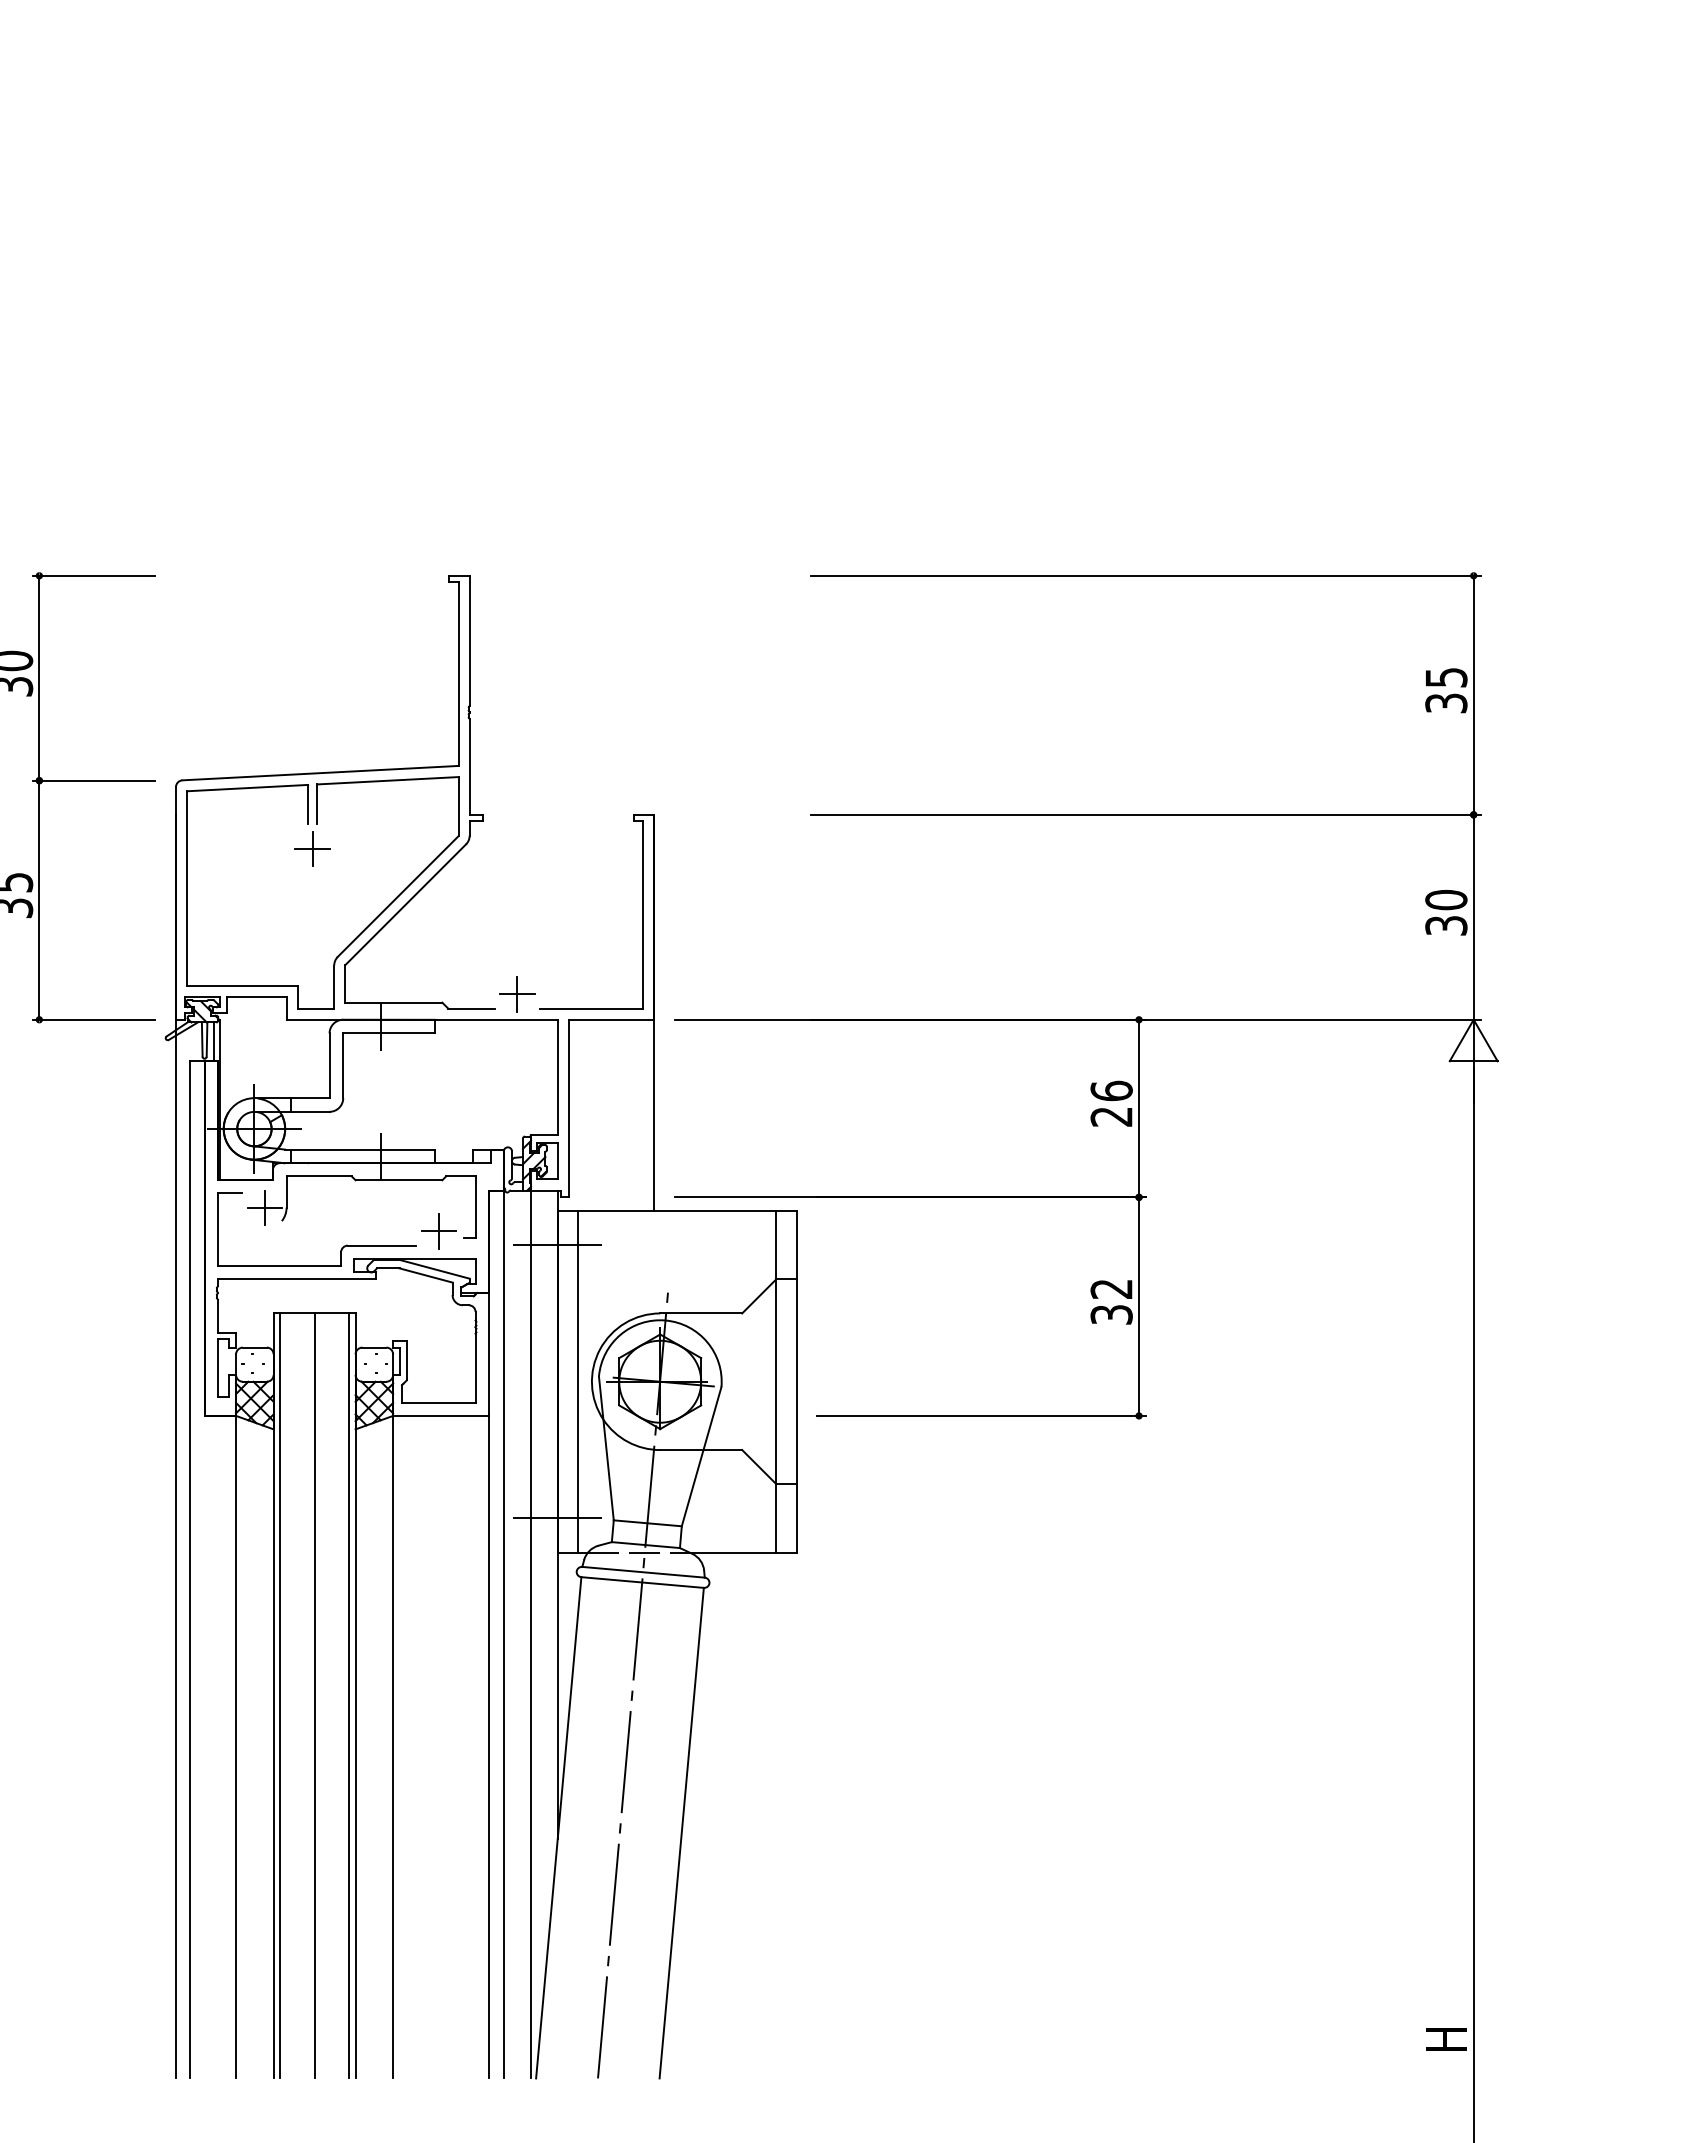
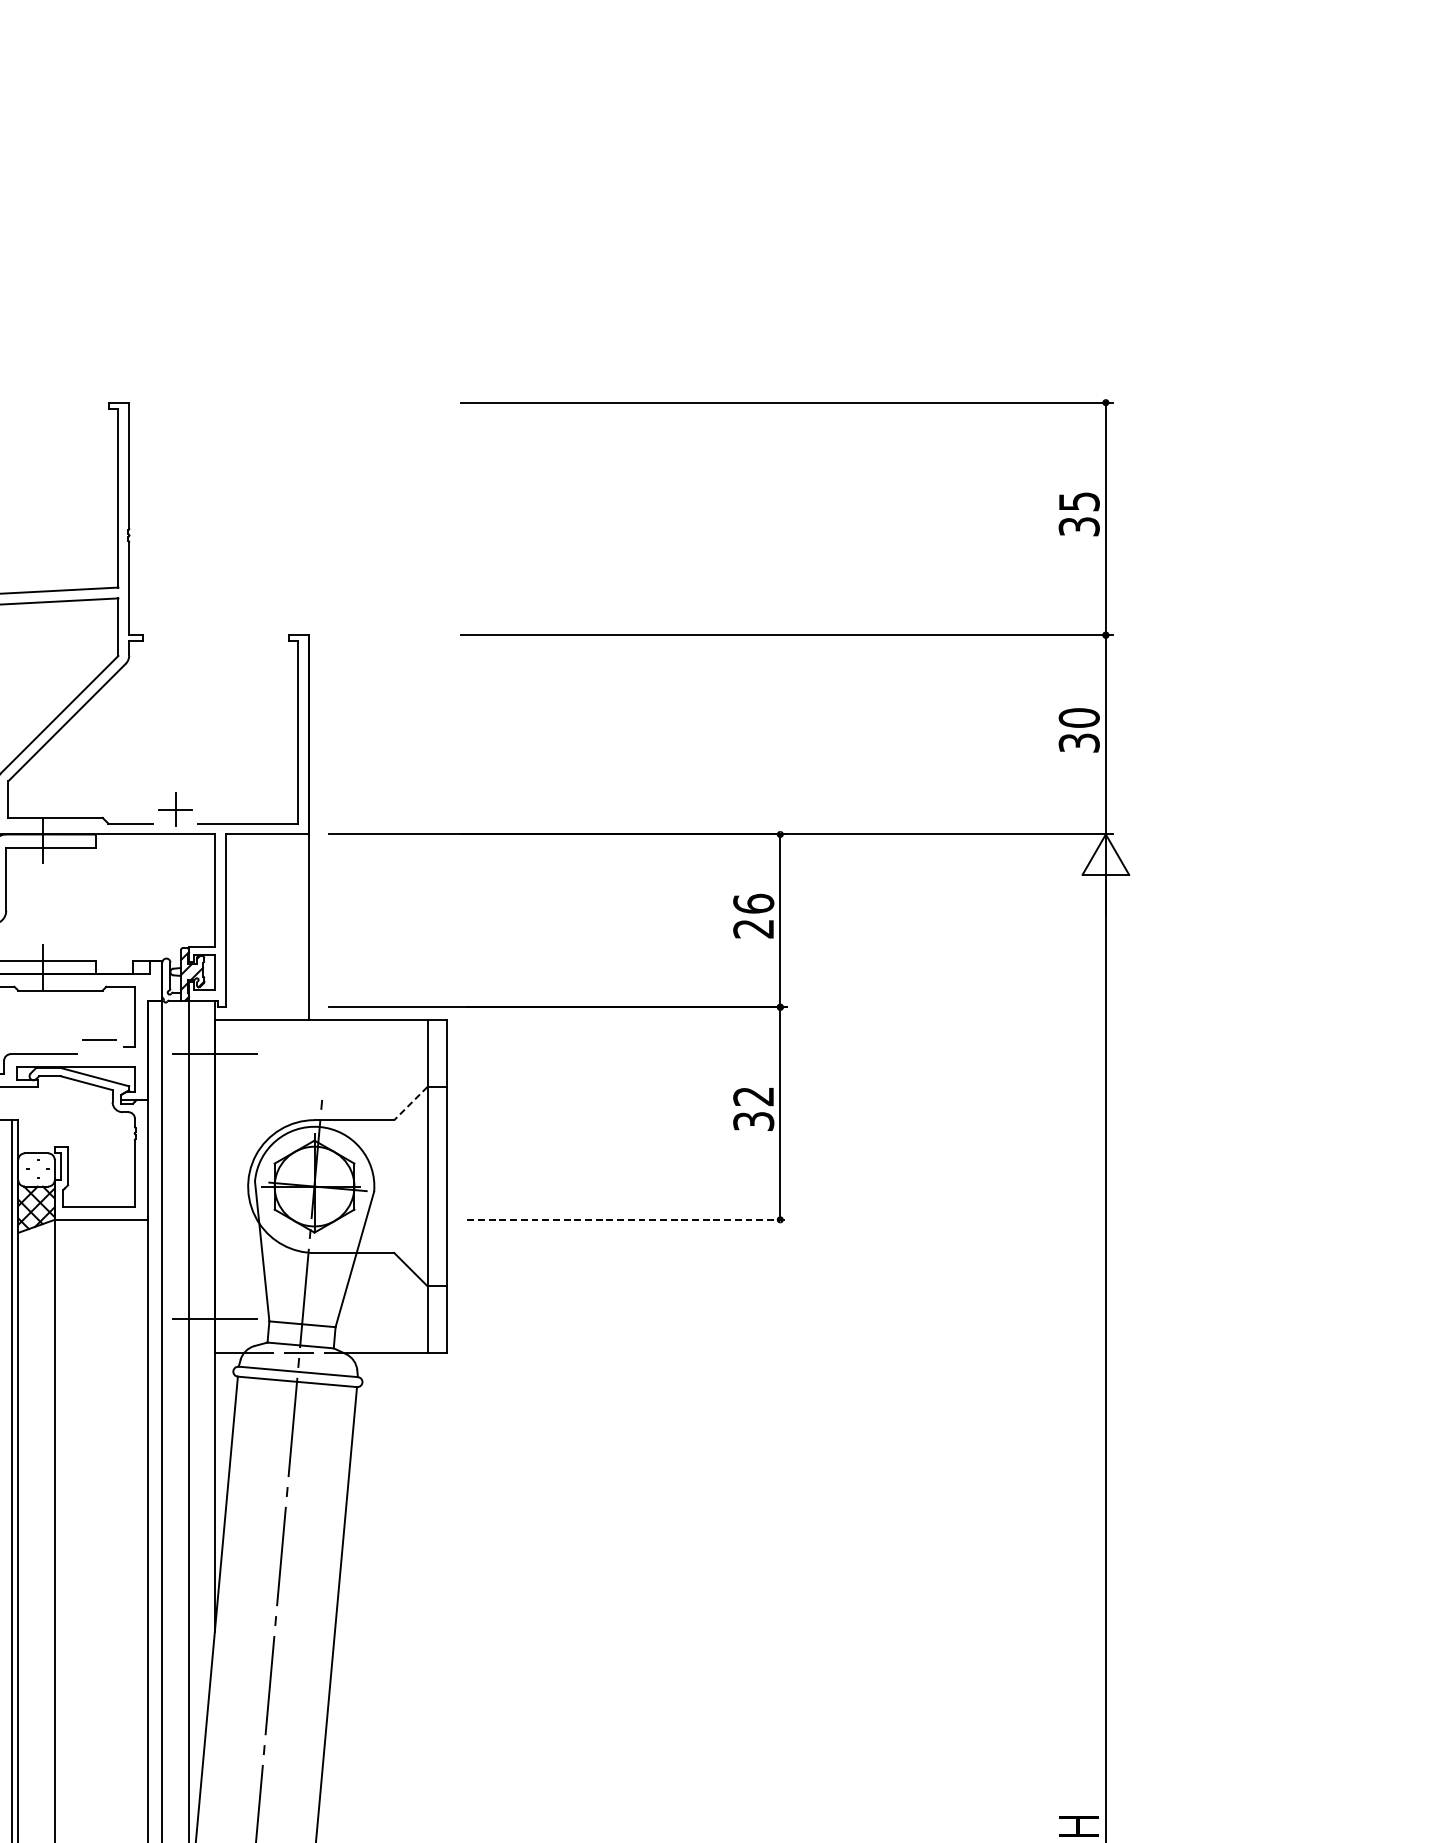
line: (438, 1231) -> (98, 1040), removed
line: (758, 1296) -> (410, 1103), solid -> dashed
line: (578, 1381) -> (235, 1186), removed
line: (982, 1415) -> (628, 1219), solid -> dashed

